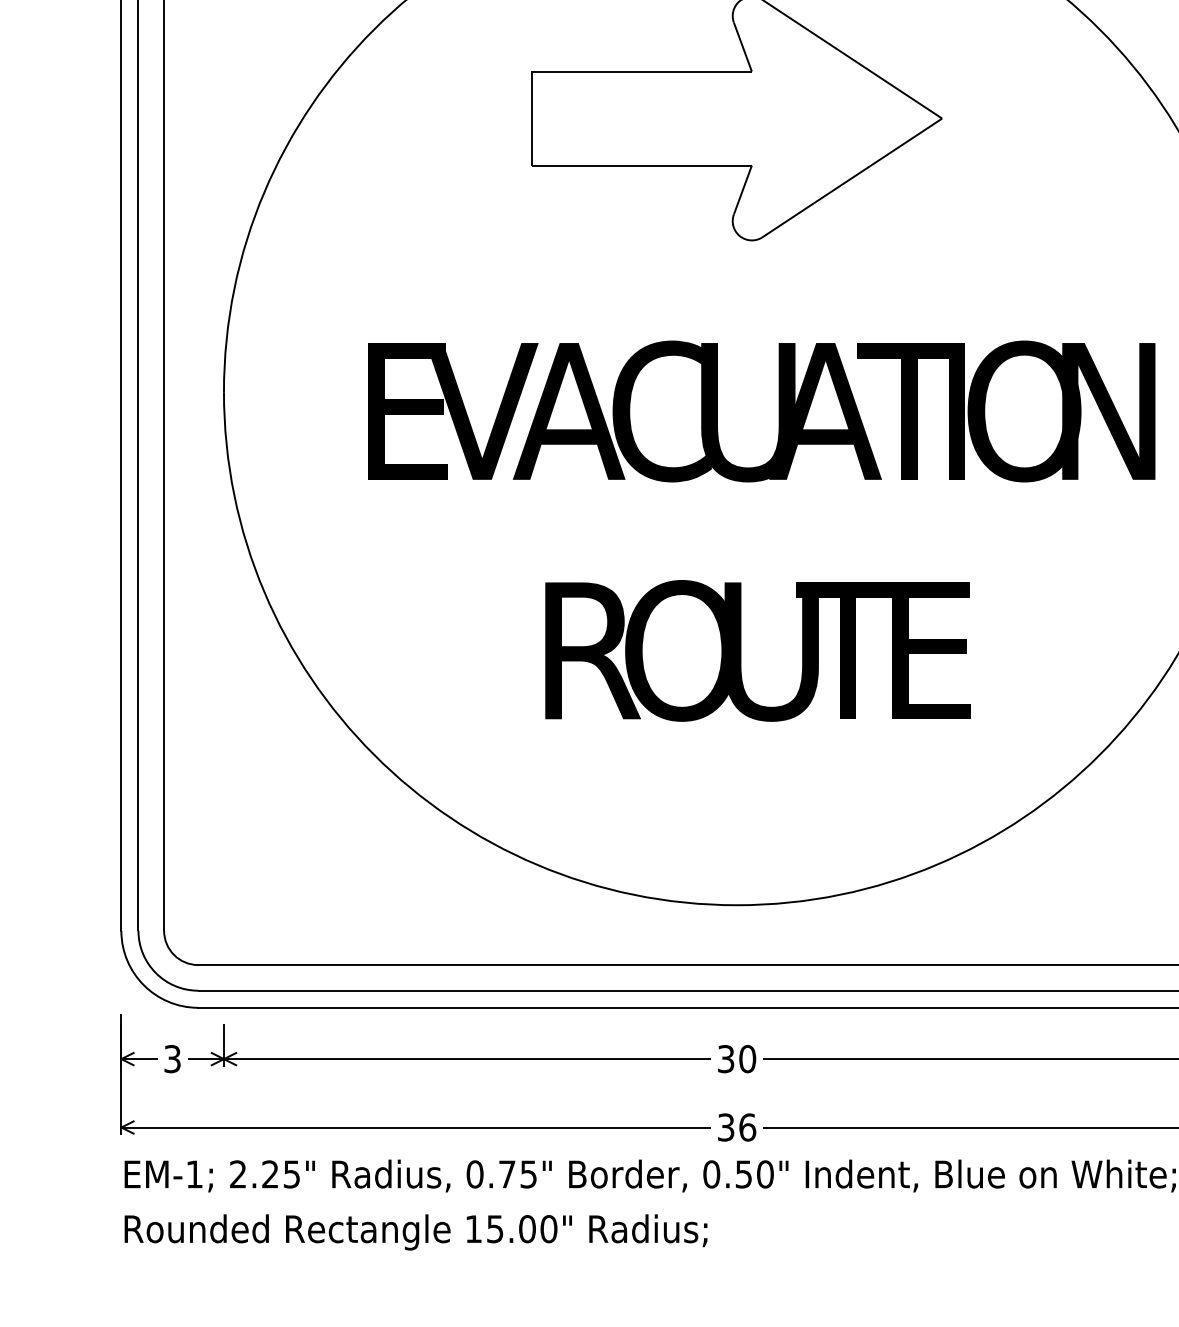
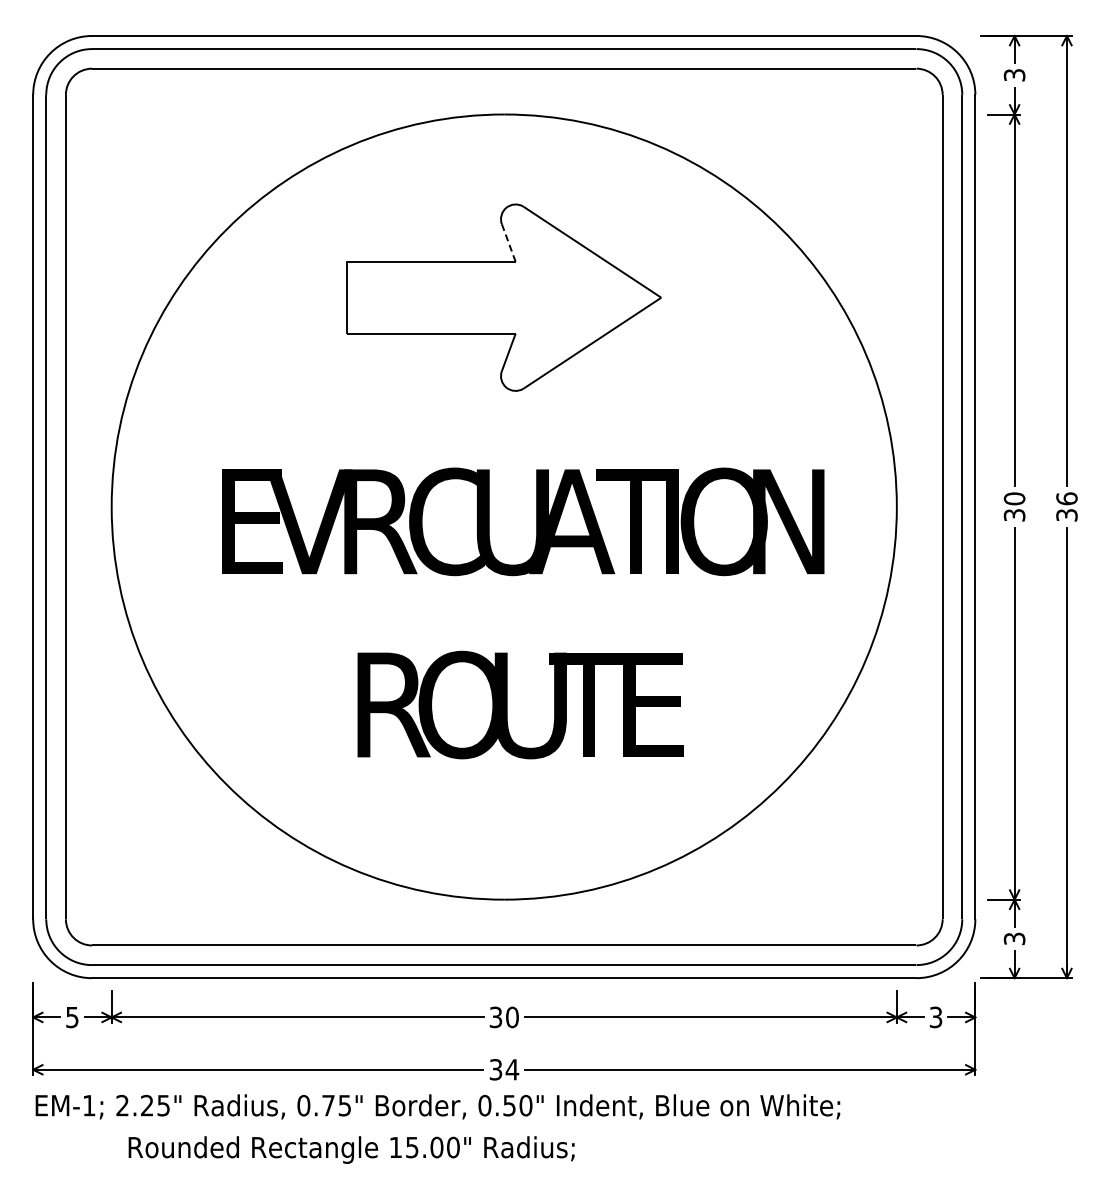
line: (742, 47) -> (508, 243), solid -> dashed
text: (568, 411) -> (375, 521), A -> R
text: (172, 1057) -> (72, 1016), 3 -> 5
text: (747, 1127) -> (512, 1069), 36 -> 34
text: (415, 1231) -> (351, 1149), moved

